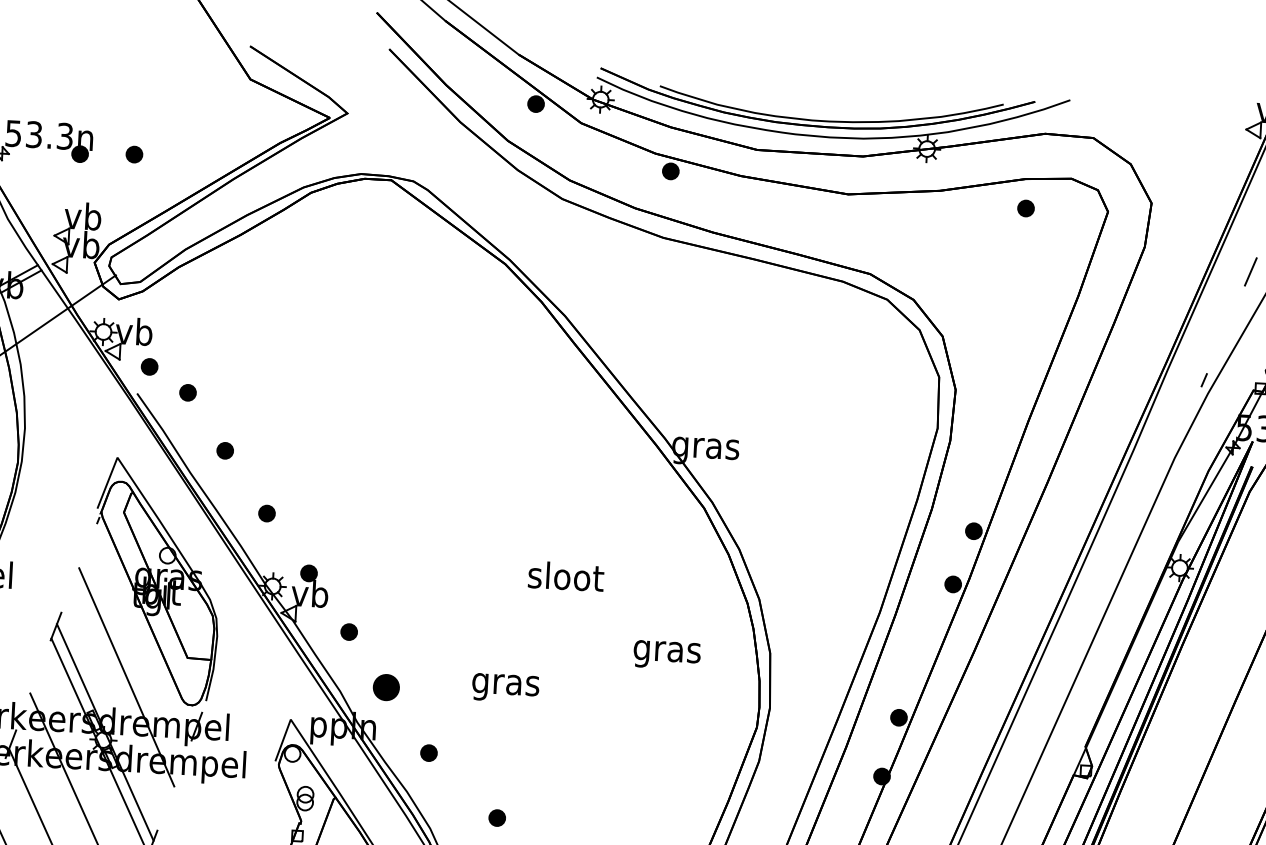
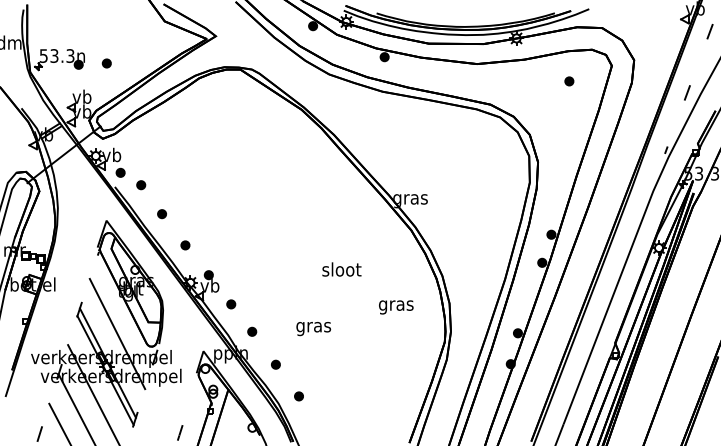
part: (1026, 208) -> (569, 81), moved
part: (387, 686) -> (252, 331), size x0.62
part: (496, 818) -> (298, 396), moved

